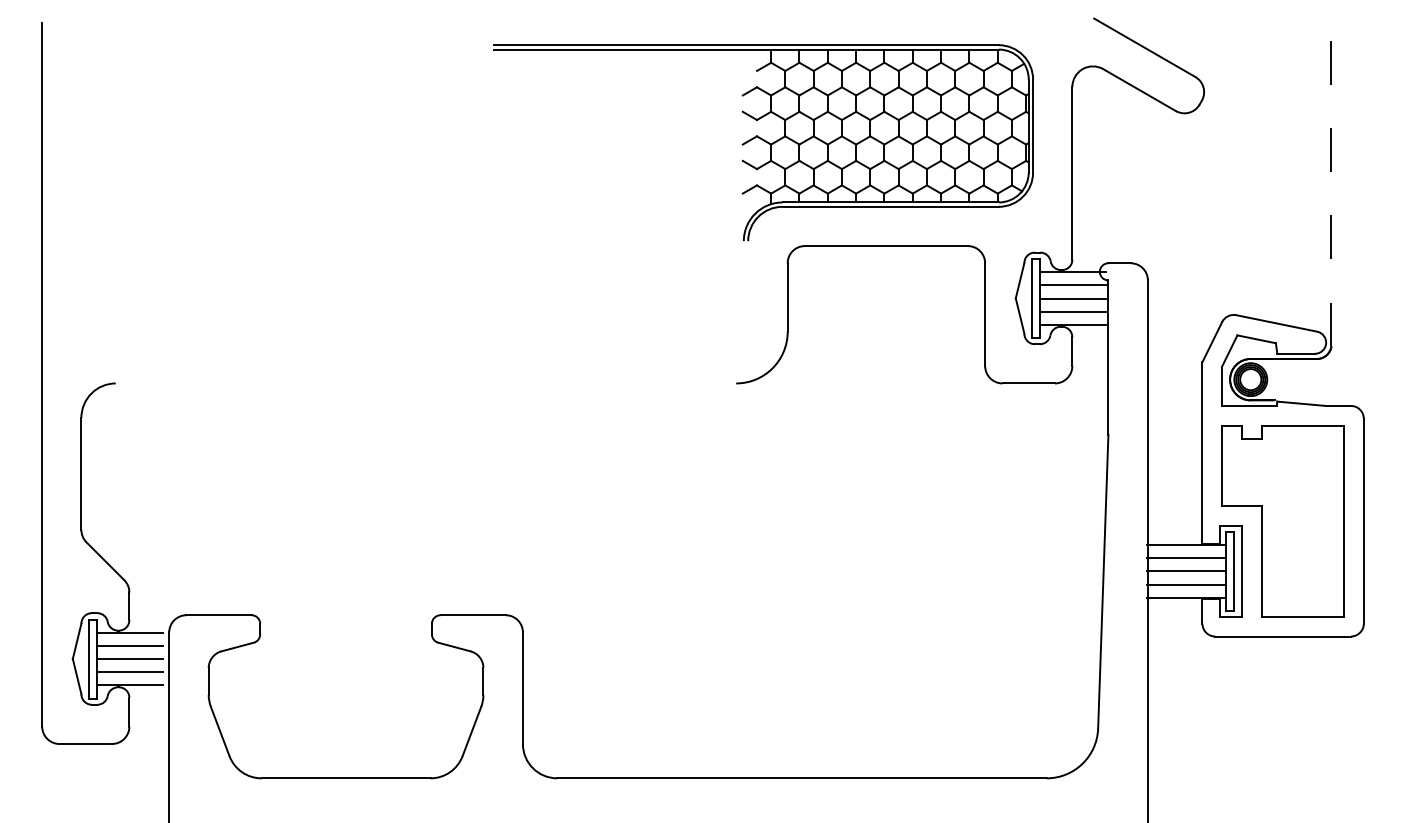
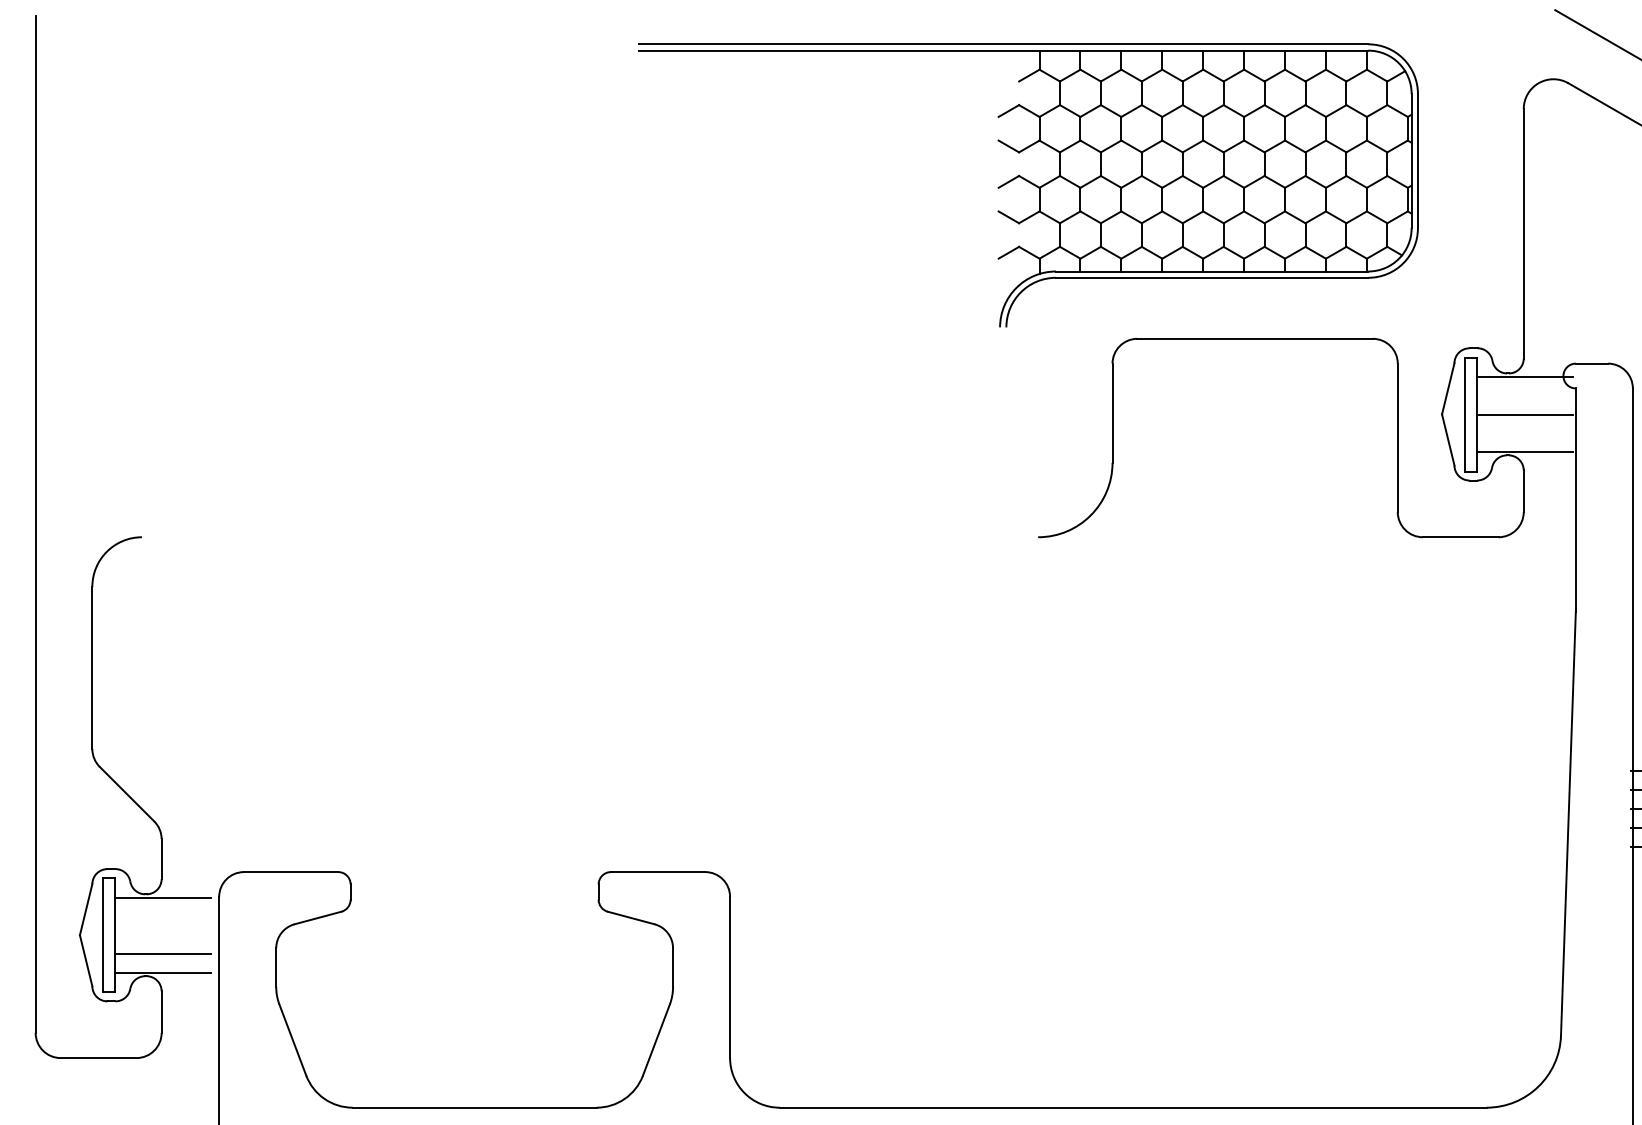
part: (763, 142) -> (1028, 184), moved
line: (1073, 285) -> (1525, 395), removed
line: (1073, 311) -> (1525, 433), removed
line: (130, 646) -> (163, 917), removed
line: (130, 659) -> (163, 936), removed

